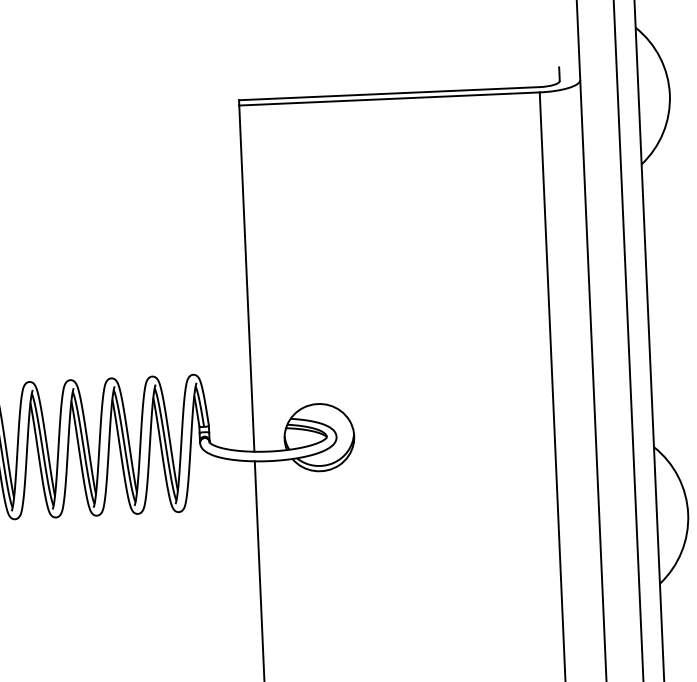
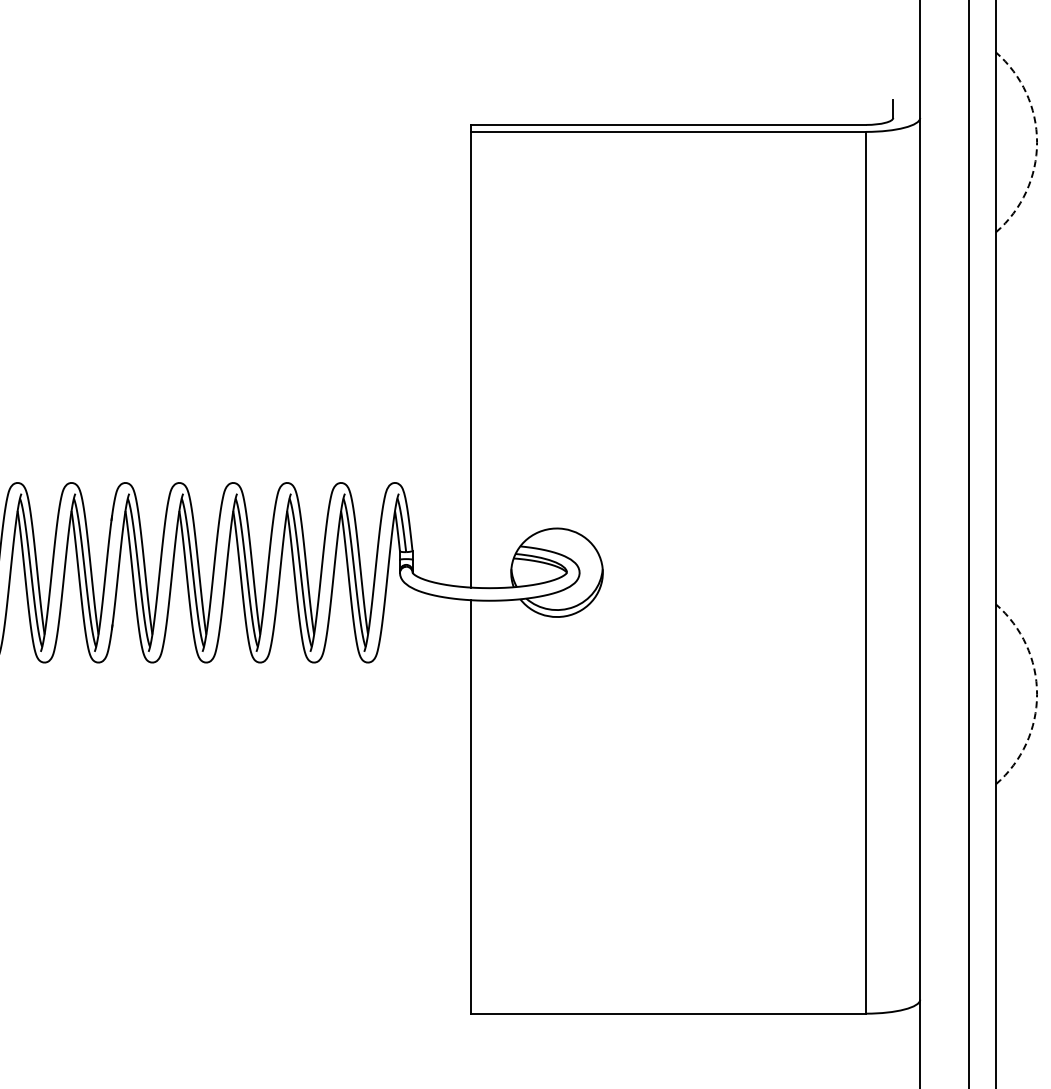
arc: (670, 94) -> (1037, 142), solid -> dashed
arc: (688, 514) -> (1037, 694), solid -> dashed

